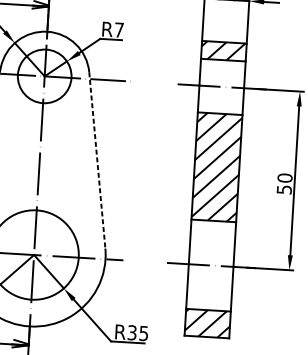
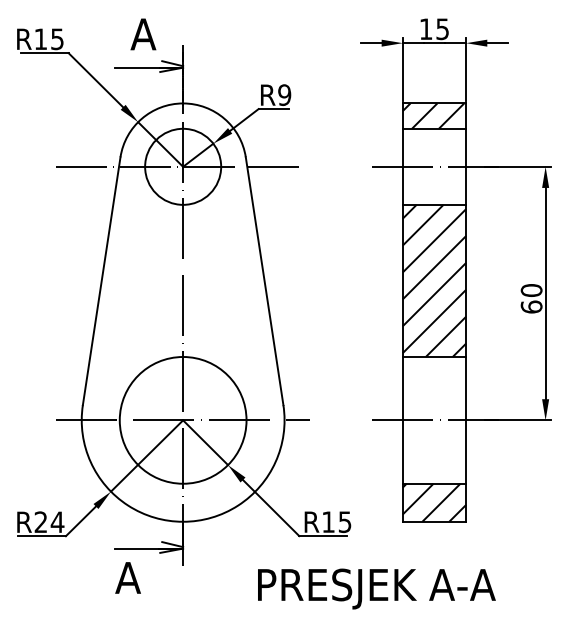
text: (119, 30) -> (284, 95), R7 -> R9
line: (97, 160) -> (264, 281), dashed -> solid
text: (284, 189) -> (531, 306), 50 -> 60
text: (132, 333) -> (328, 522), R35 -> R15

